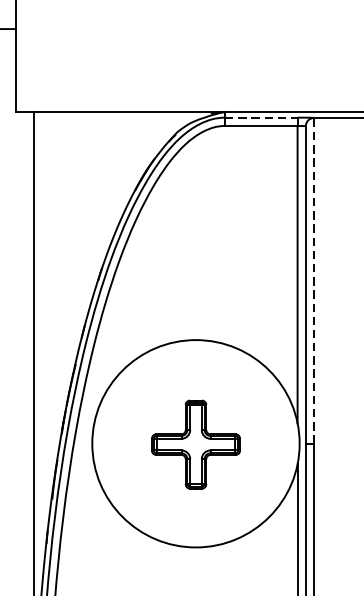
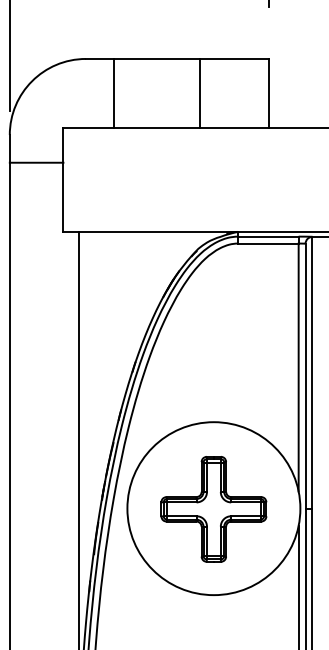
line: (261, 117) -> (268, 236), dashed -> solid
line: (314, 280) -> (312, 372), dashed -> solid
part: (195, 444) -> (213, 509), size x1.43

